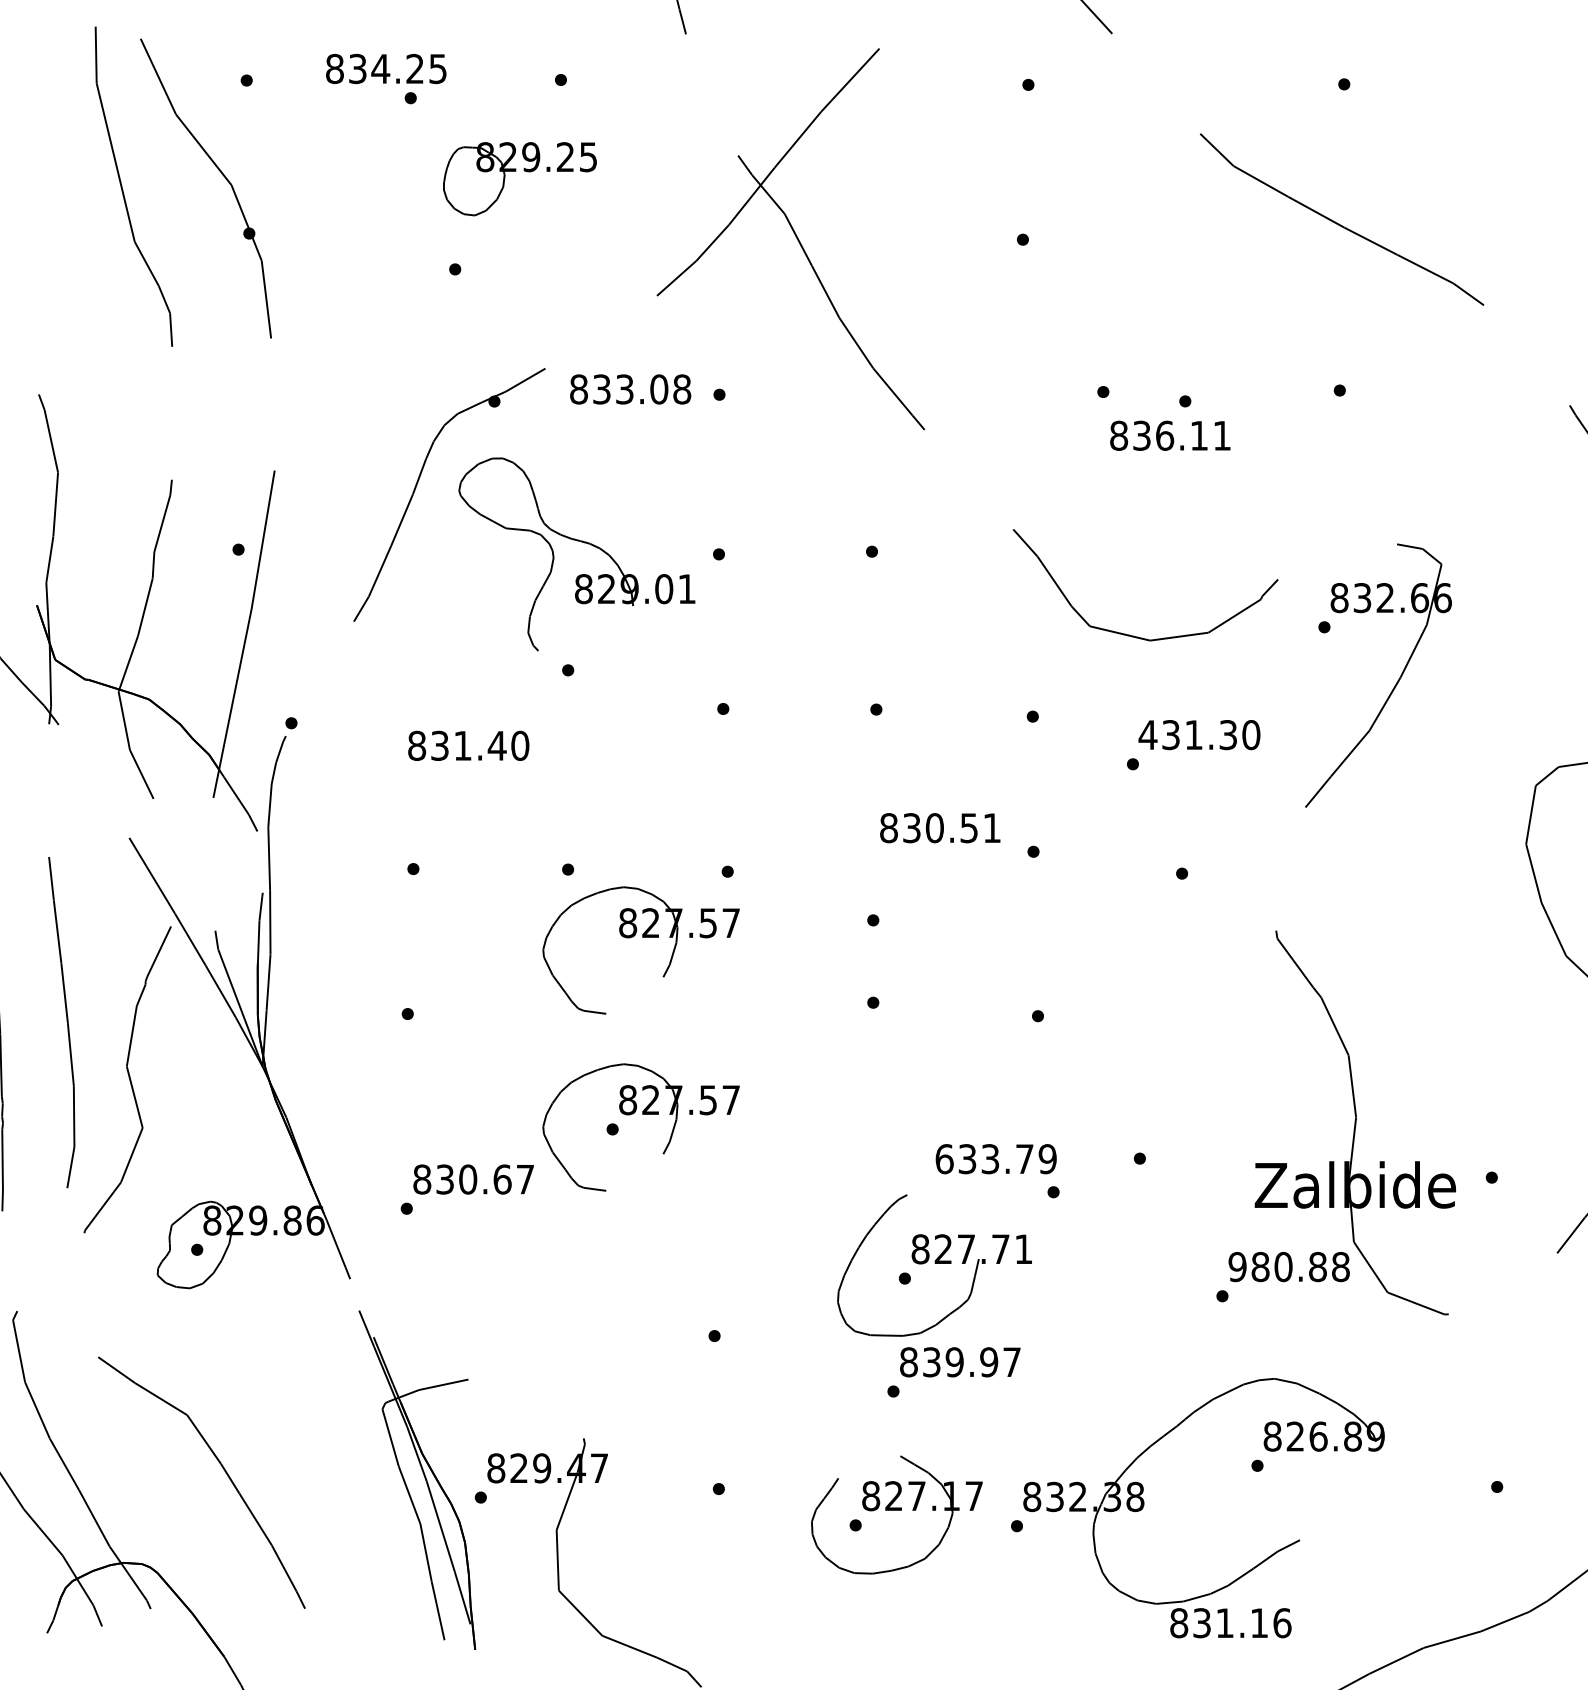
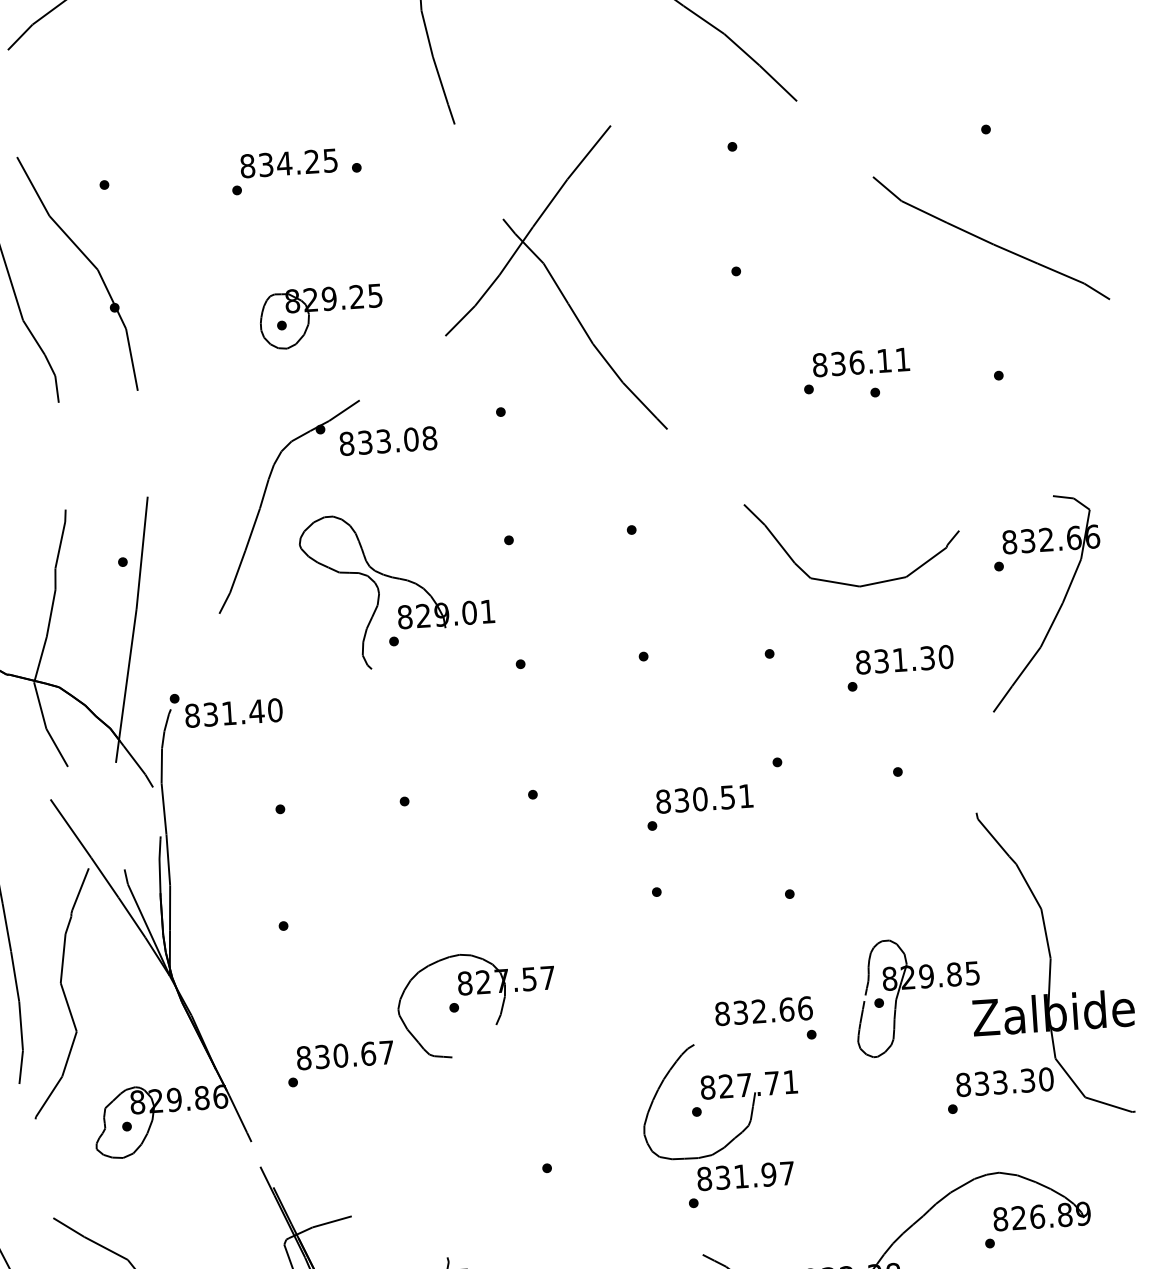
text: (386, 68) -> (289, 163), moved
part: (516, 171) -> (318, 311), moved
text: (630, 389) -> (388, 441), moved
text: (1170, 435) -> (861, 362), moved
part: (581, 542) -> (400, 579), moved
text: (1147, 735) -> (862, 662), 431.30 -> 831.30
text: (468, 745) -> (233, 712), moved
text: (940, 828) -> (704, 799), moved
part: (642, 937) -> (467, 852), removed
part: (1185, 1143) -> (915, 988), added
text: (995, 1159) -> (763, 1011), 633.79 -> 832.66
text: (1288, 1267) -> (1004, 1082), 980.88 -> 833.30
text: (954, 1362) -> (741, 1176), 839.97 -> 831.97

